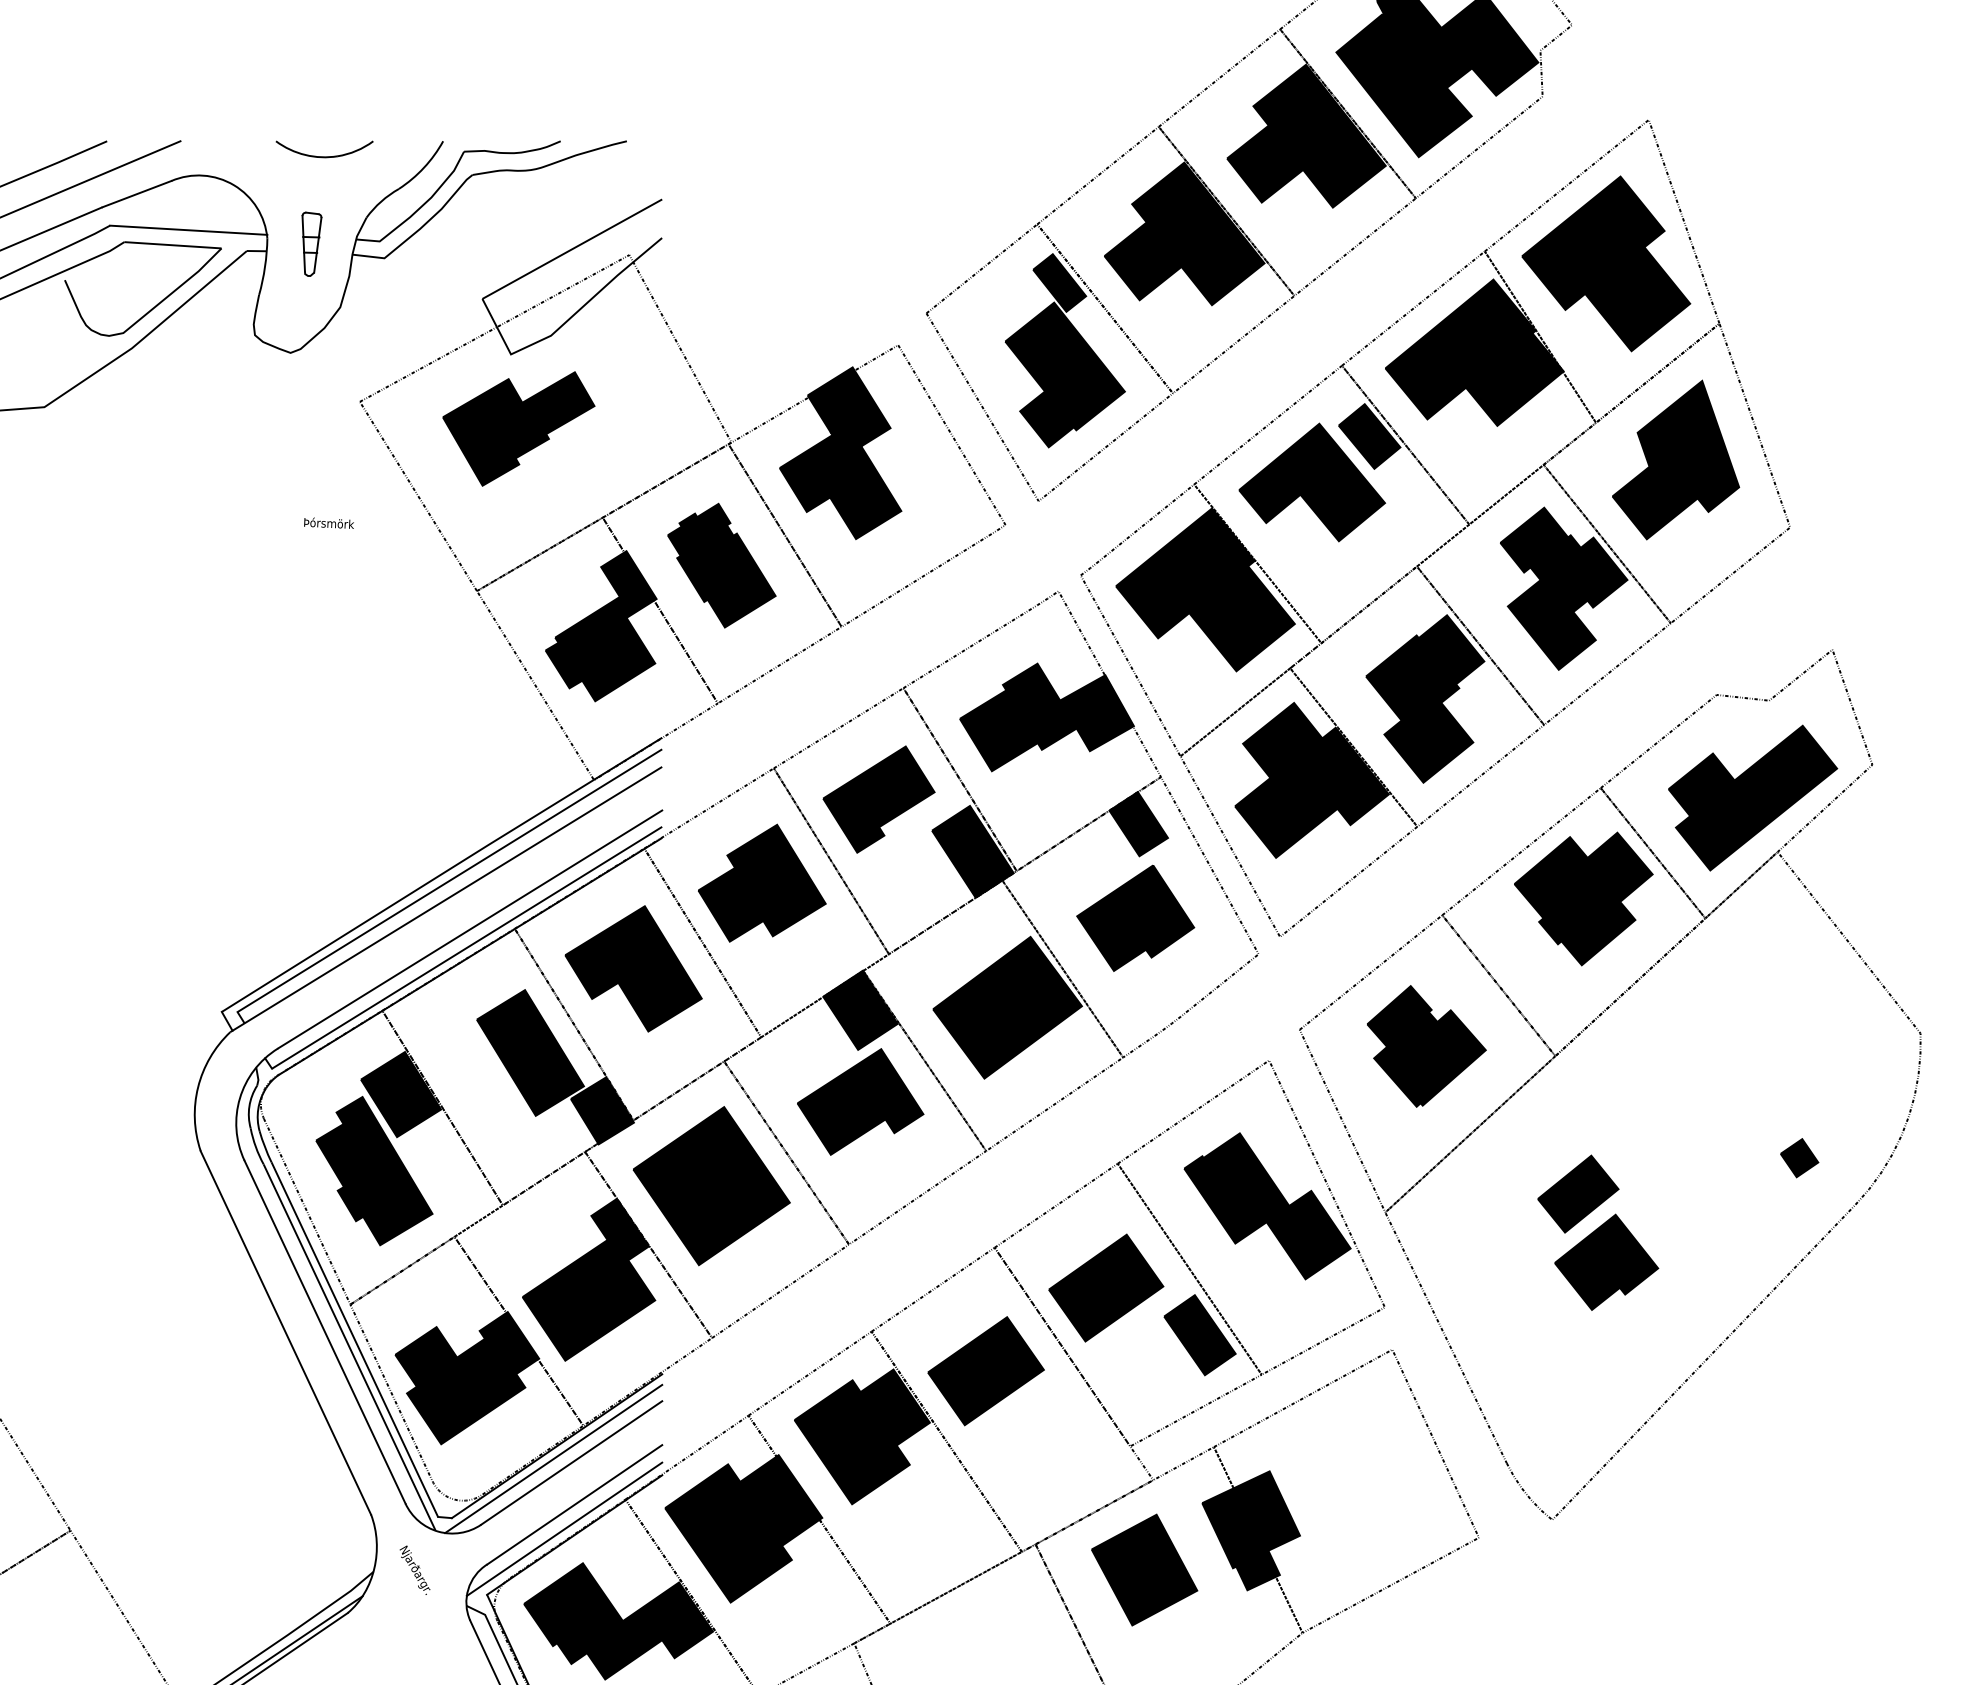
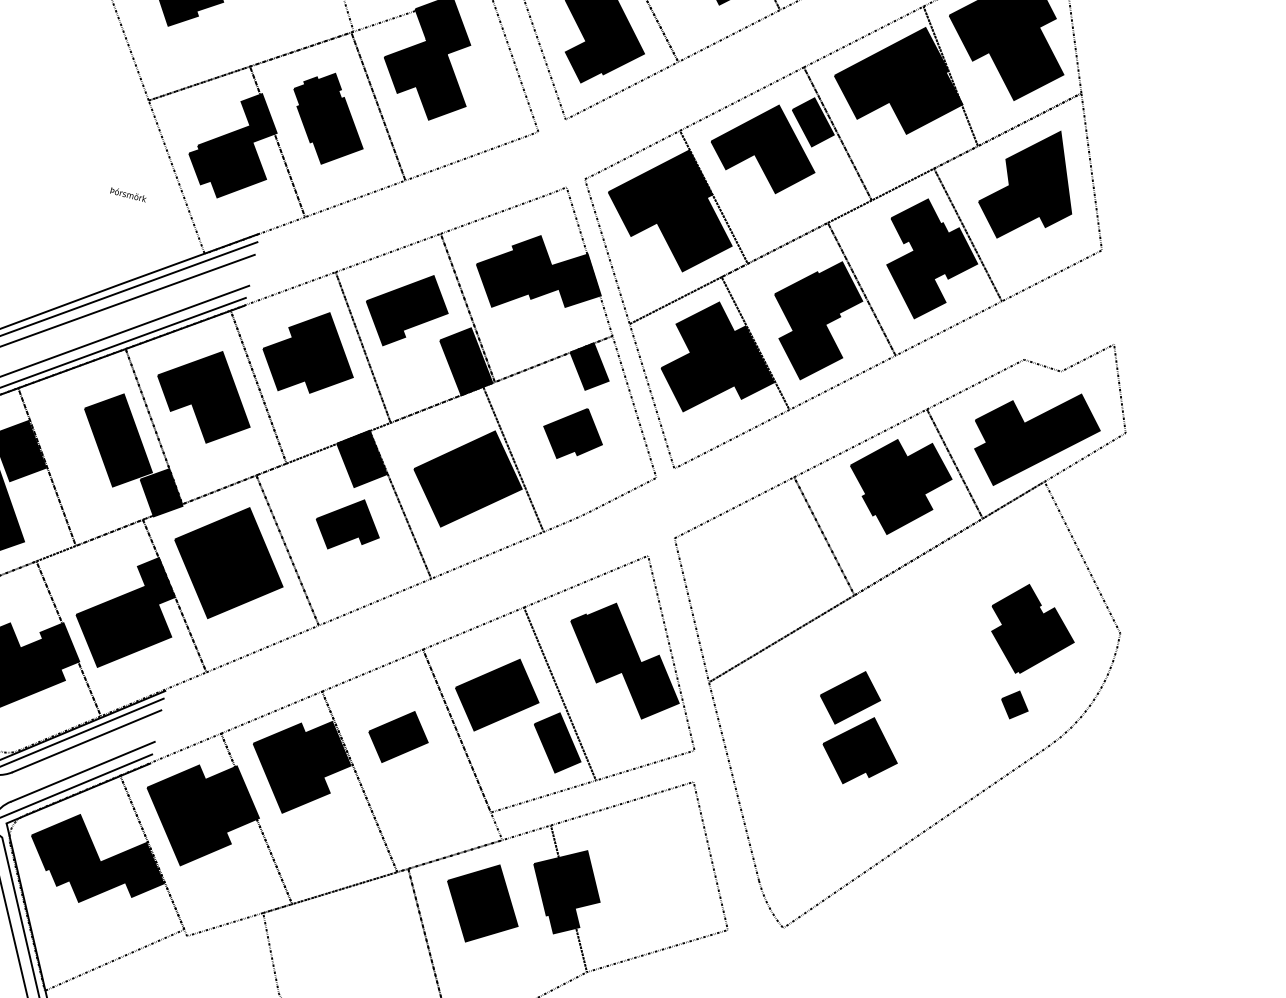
text: (328, 522) -> (128, 194), moved
part: (1135, 917) -> (573, 433), size x0.7
part: (1426, 1046) -> (1031, 630), moved
part: (860, 1101) -> (348, 524), size x0.7
part: (985, 1371) -> (398, 737), size x0.7

